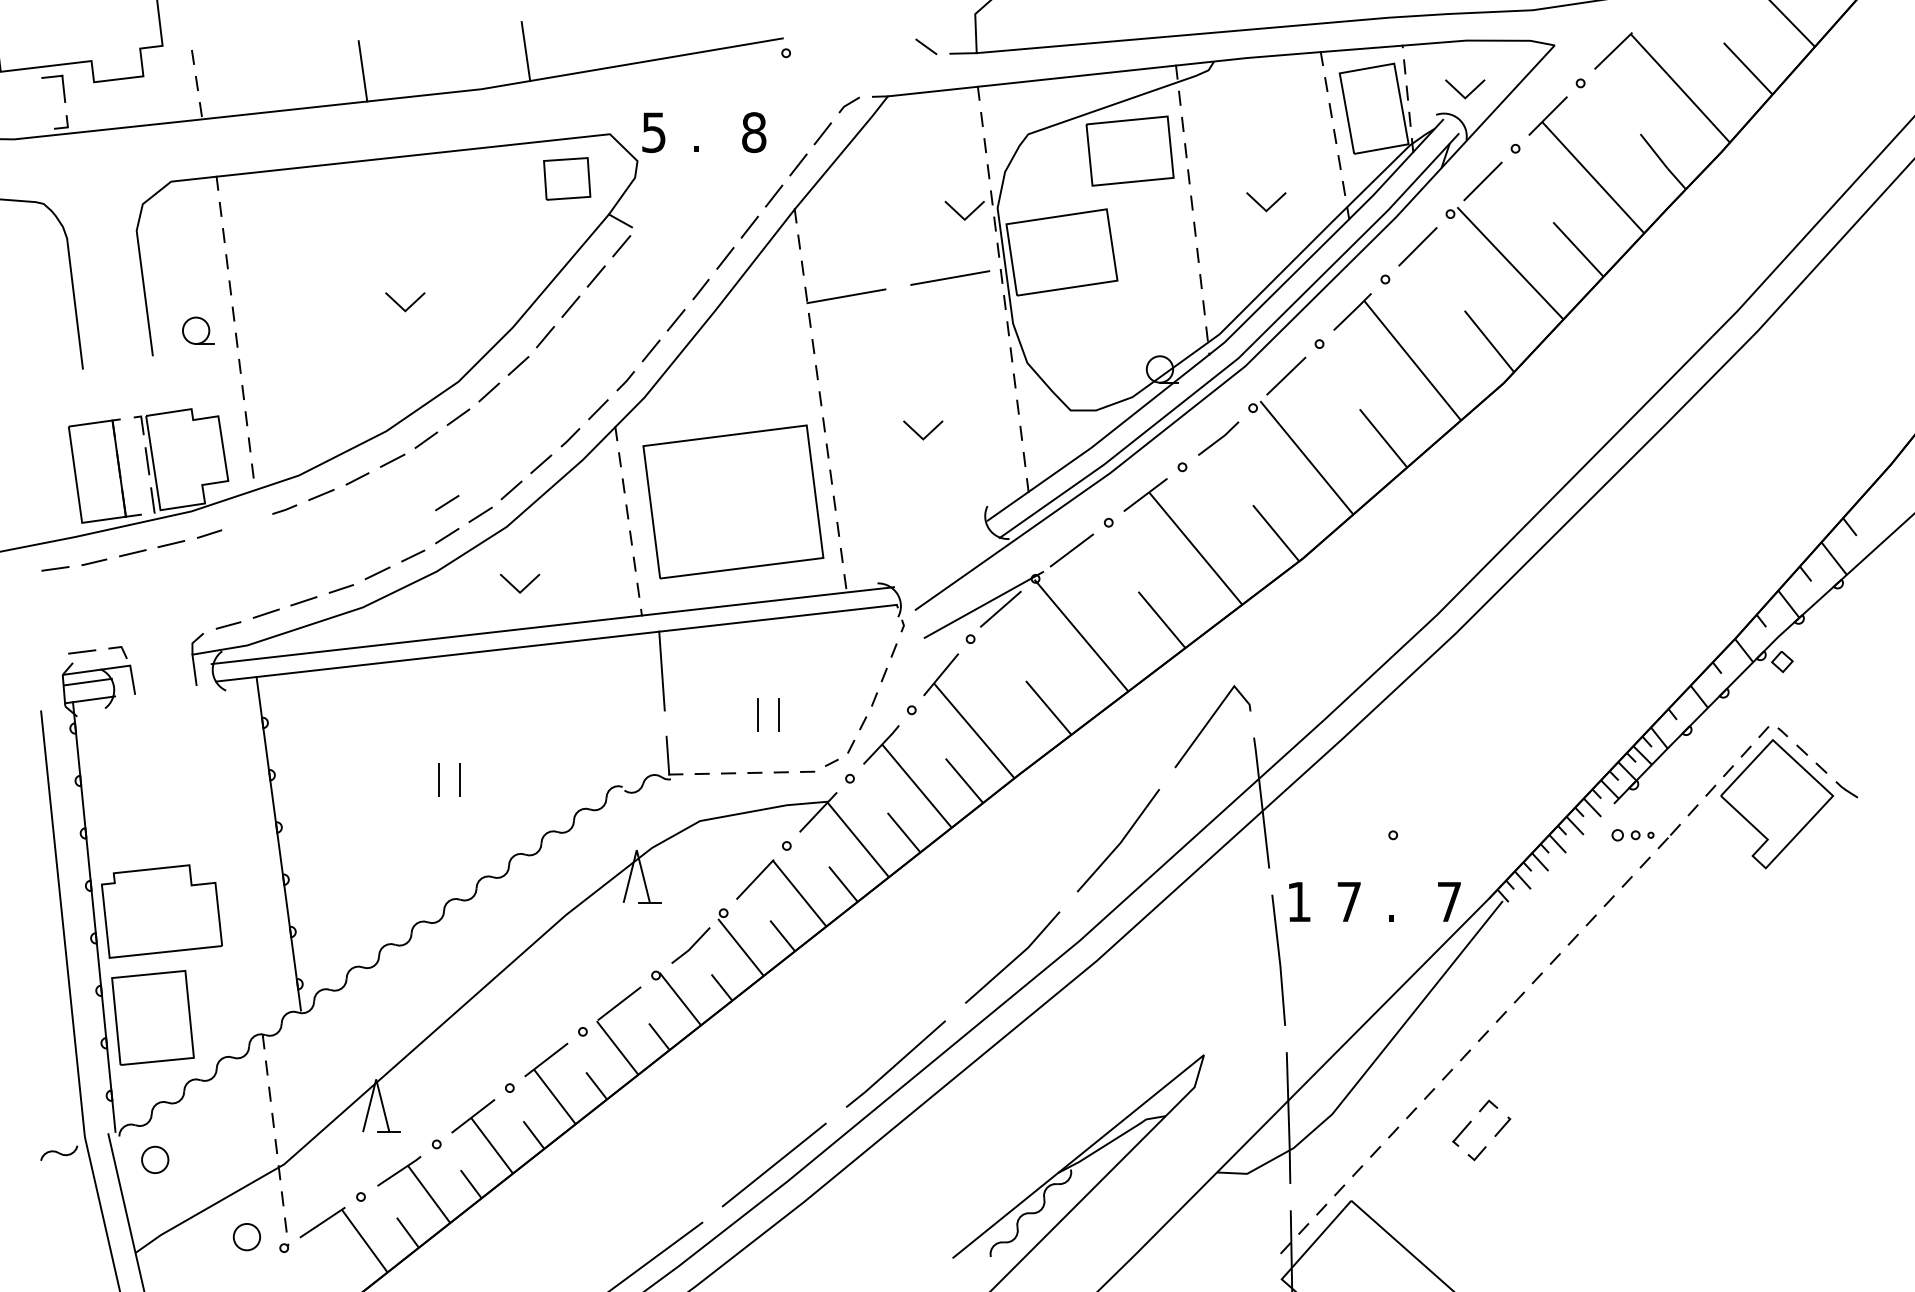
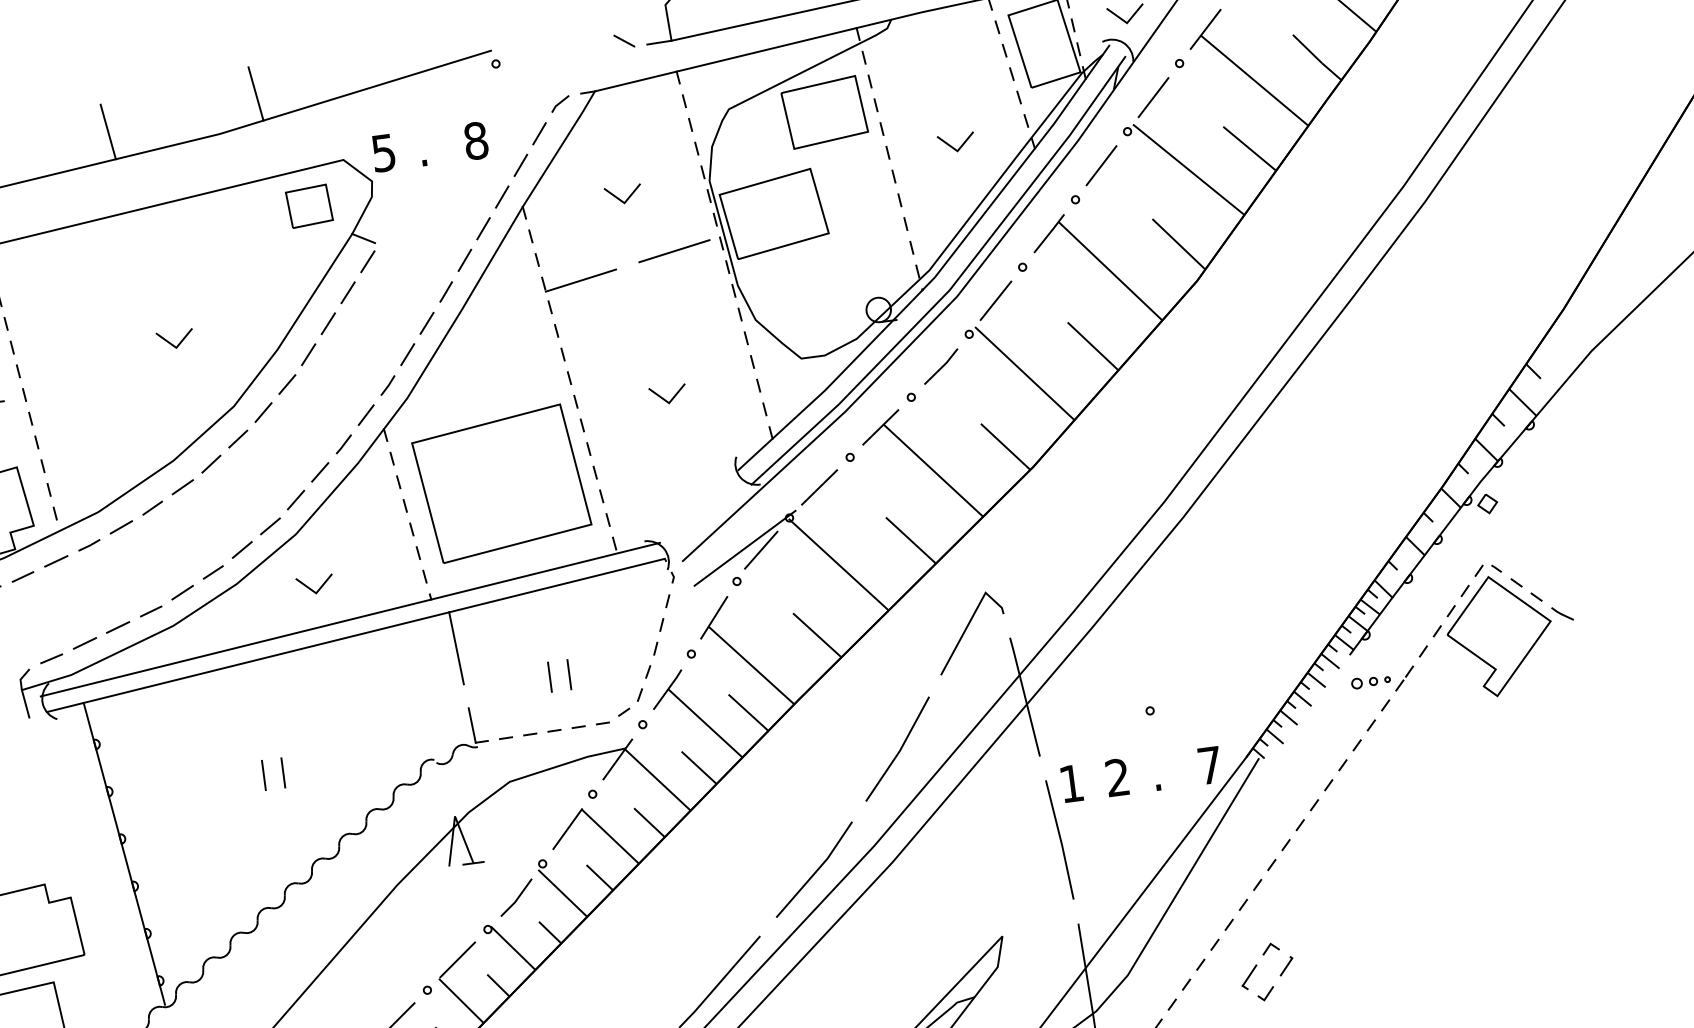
line: (960, 214) -> (619, 198), moved
line: (447, 503) -> (238, 519), removed
line: (246, 522) -> (55, 561), added
text: (1348, 901) -> (1116, 777), 7 -> 2

